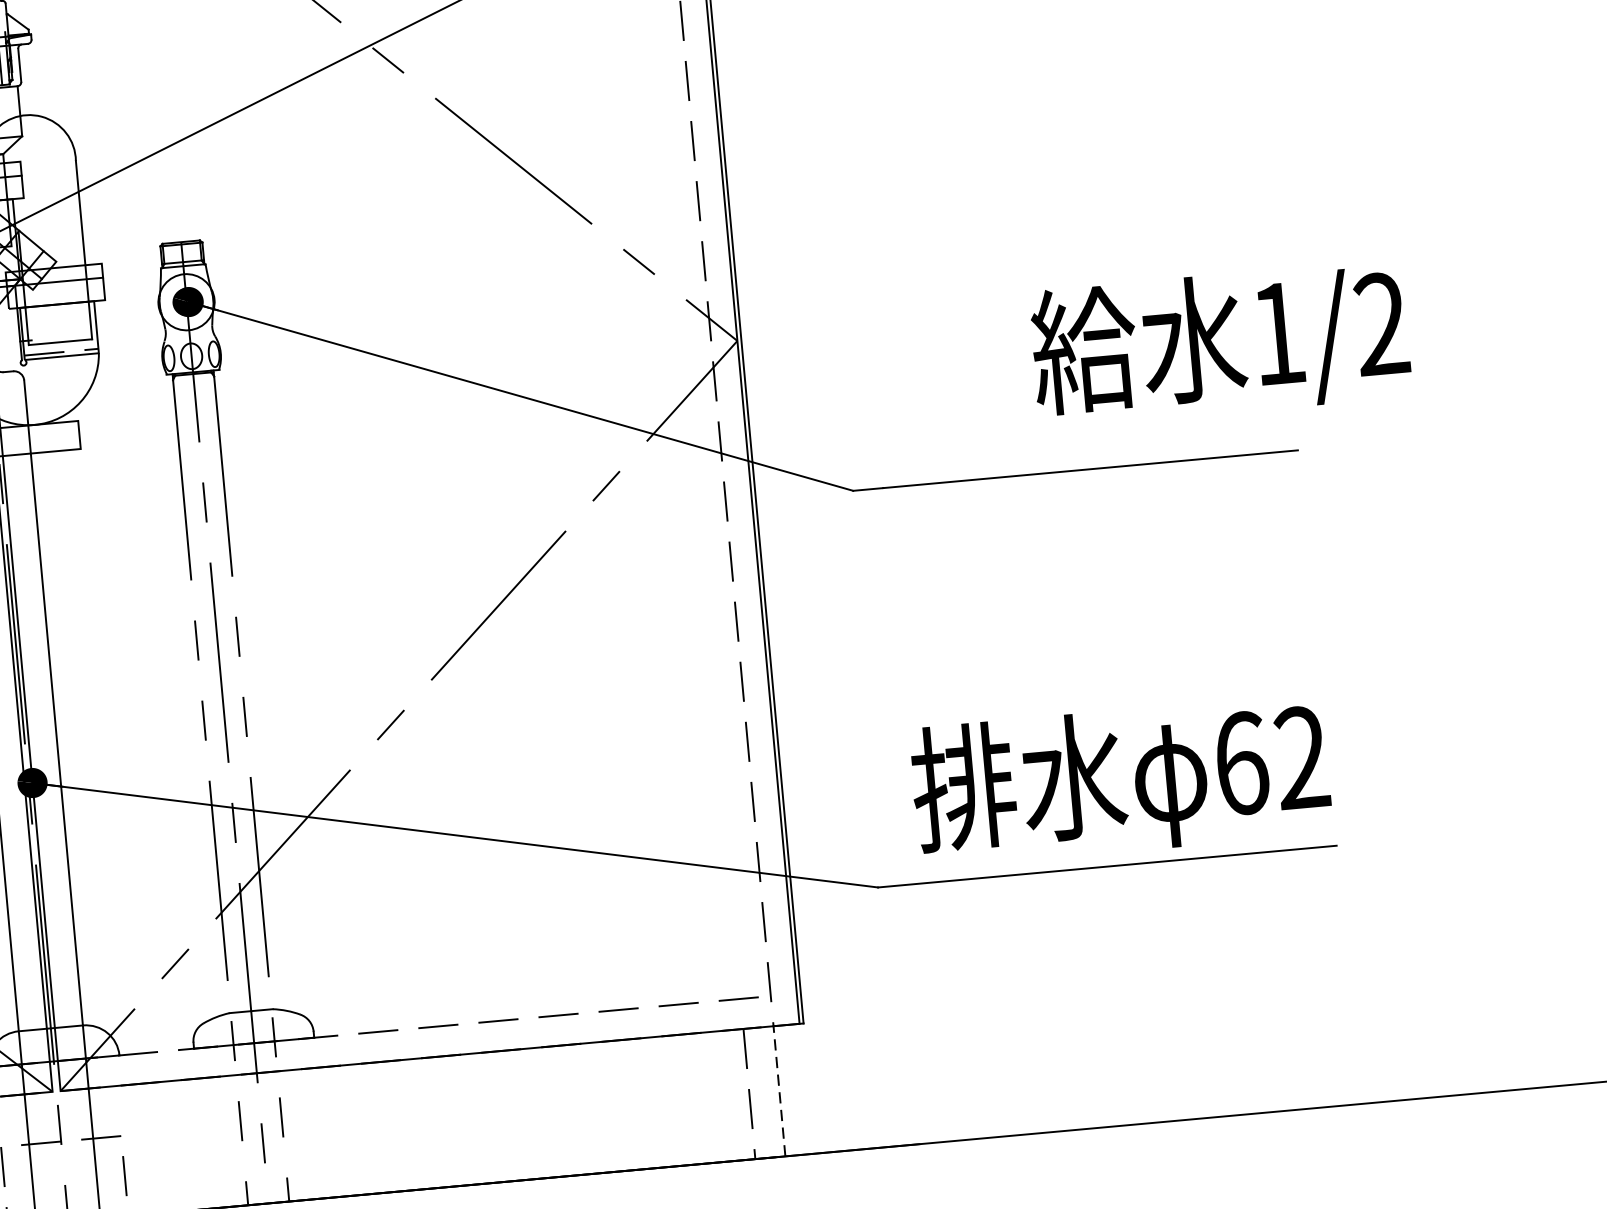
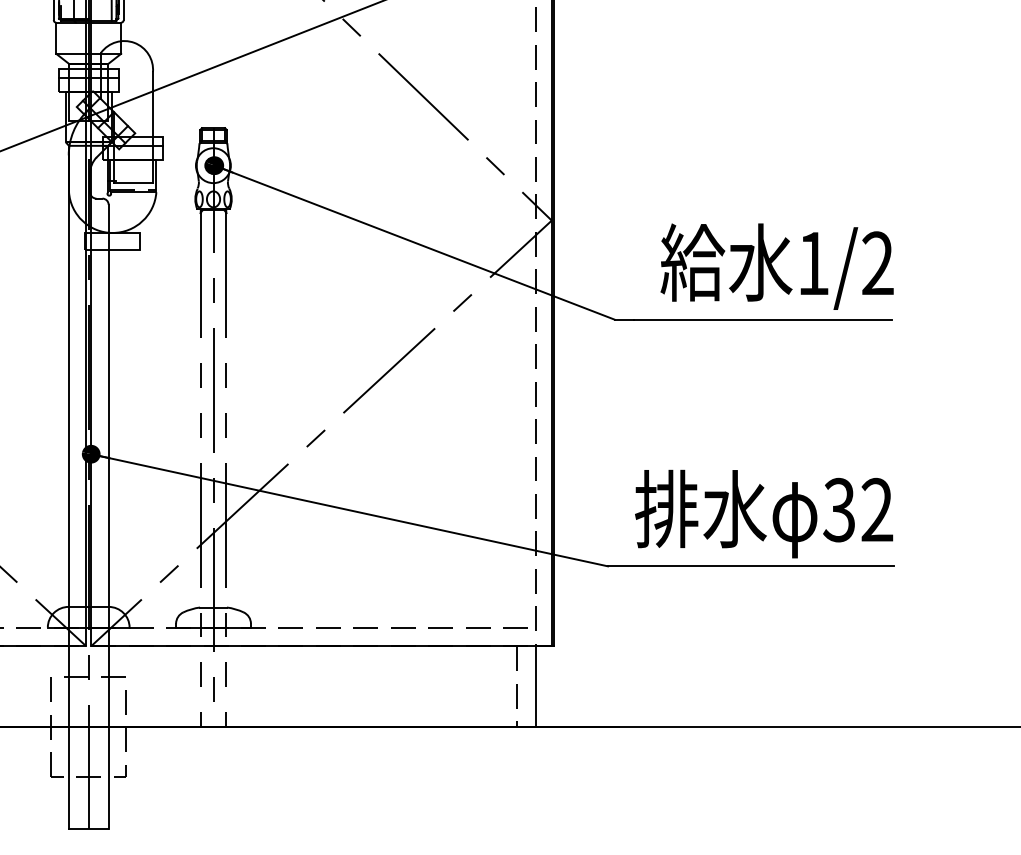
text: (1219, 343) -> (776, 266), moved
text: (1241, 762) -> (839, 509), 62 -> 32
line: (779, 1090) -> (535, 686), dashed -> solid

